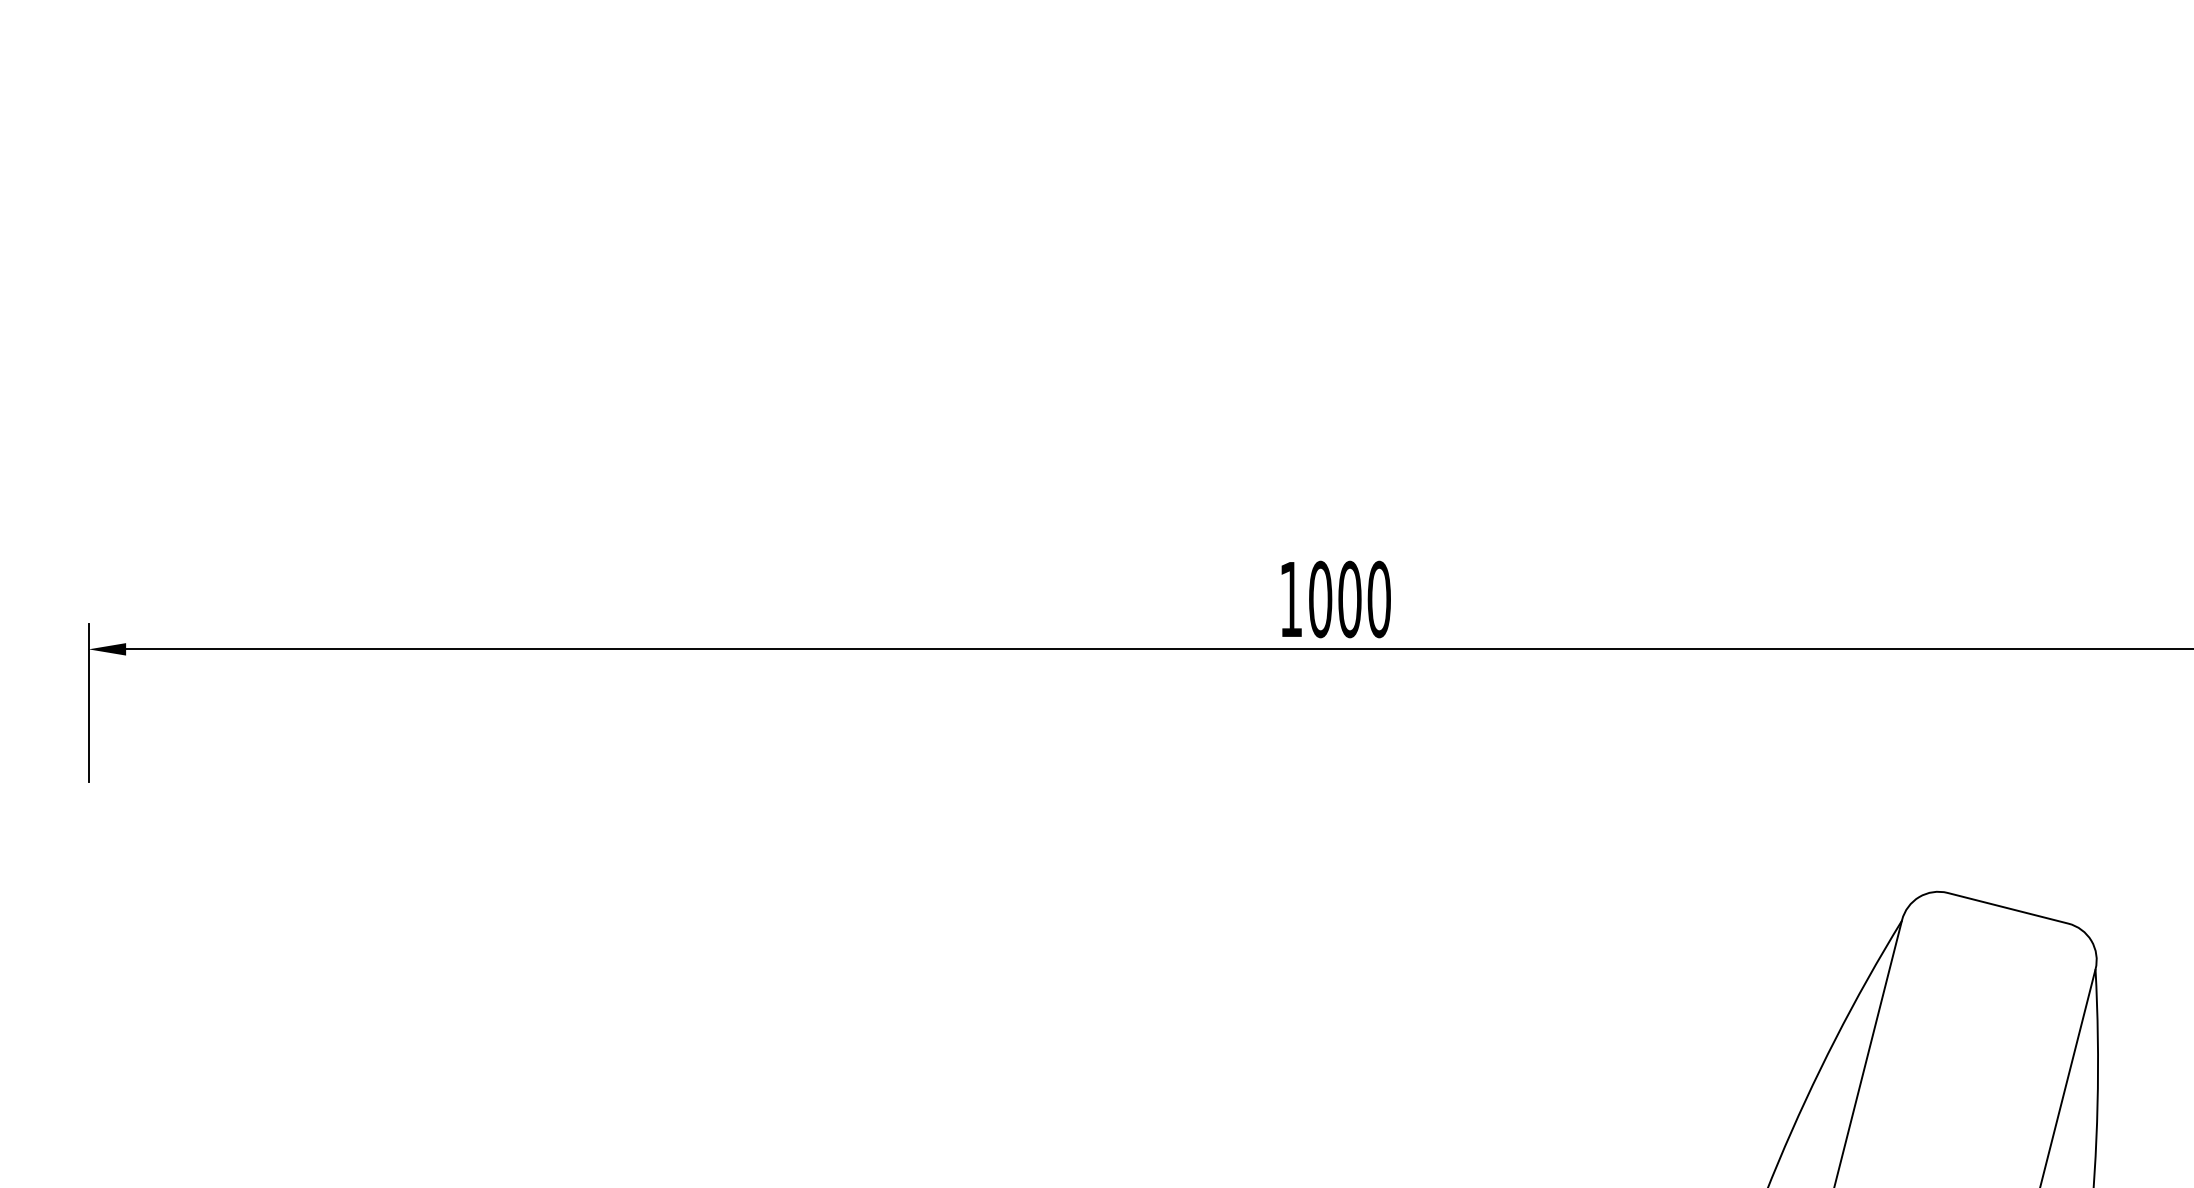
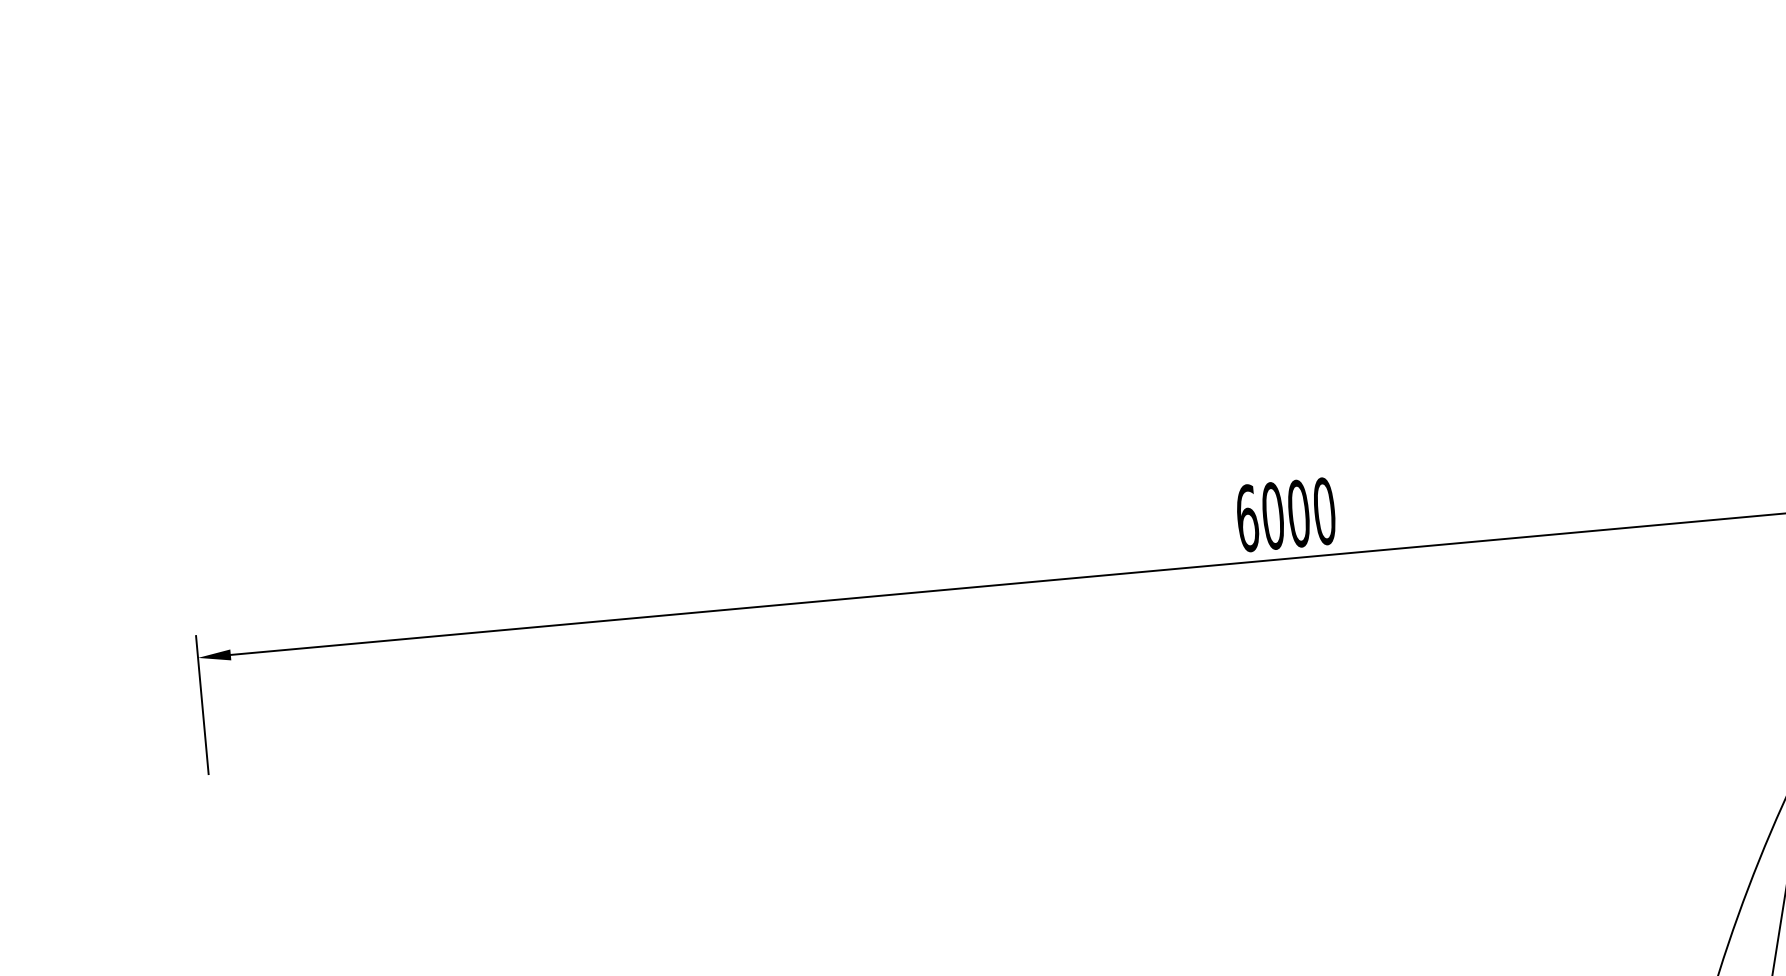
text: (1291, 599) -> (1247, 518), 1000 -> 6000

